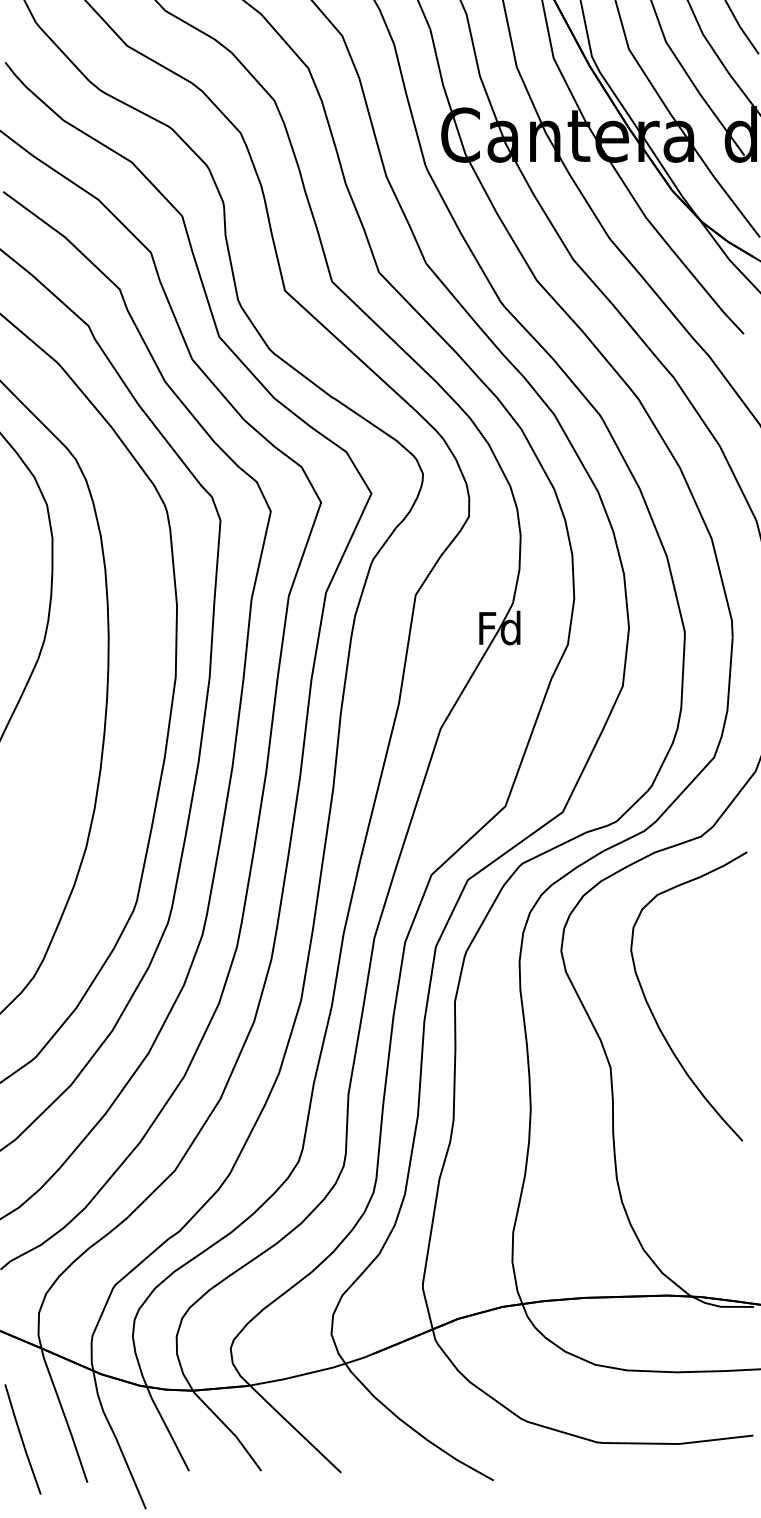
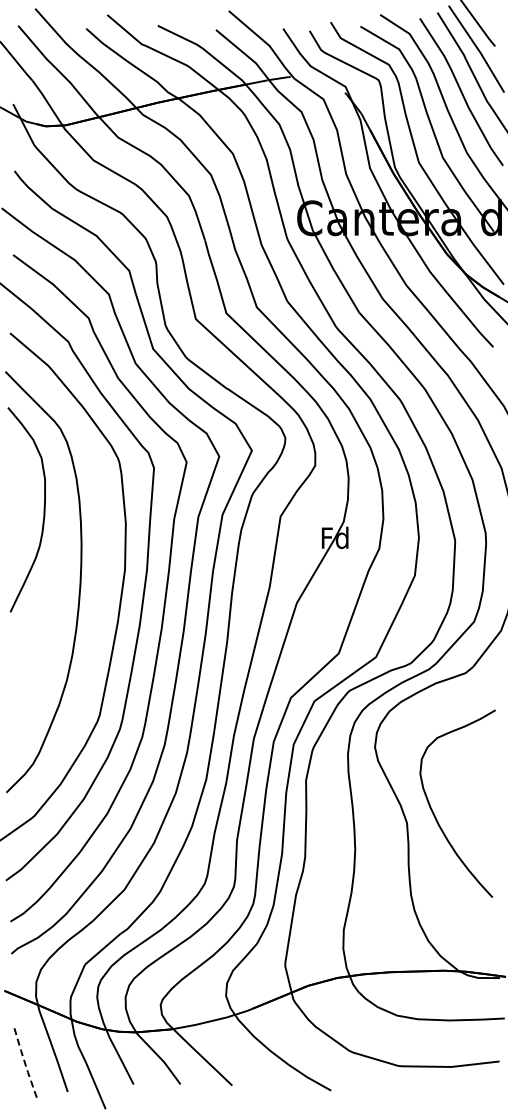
curve: (654, 1014) -> (435, 815), moved
line: (22, 1440) -> (25, 1064), solid -> dashed

